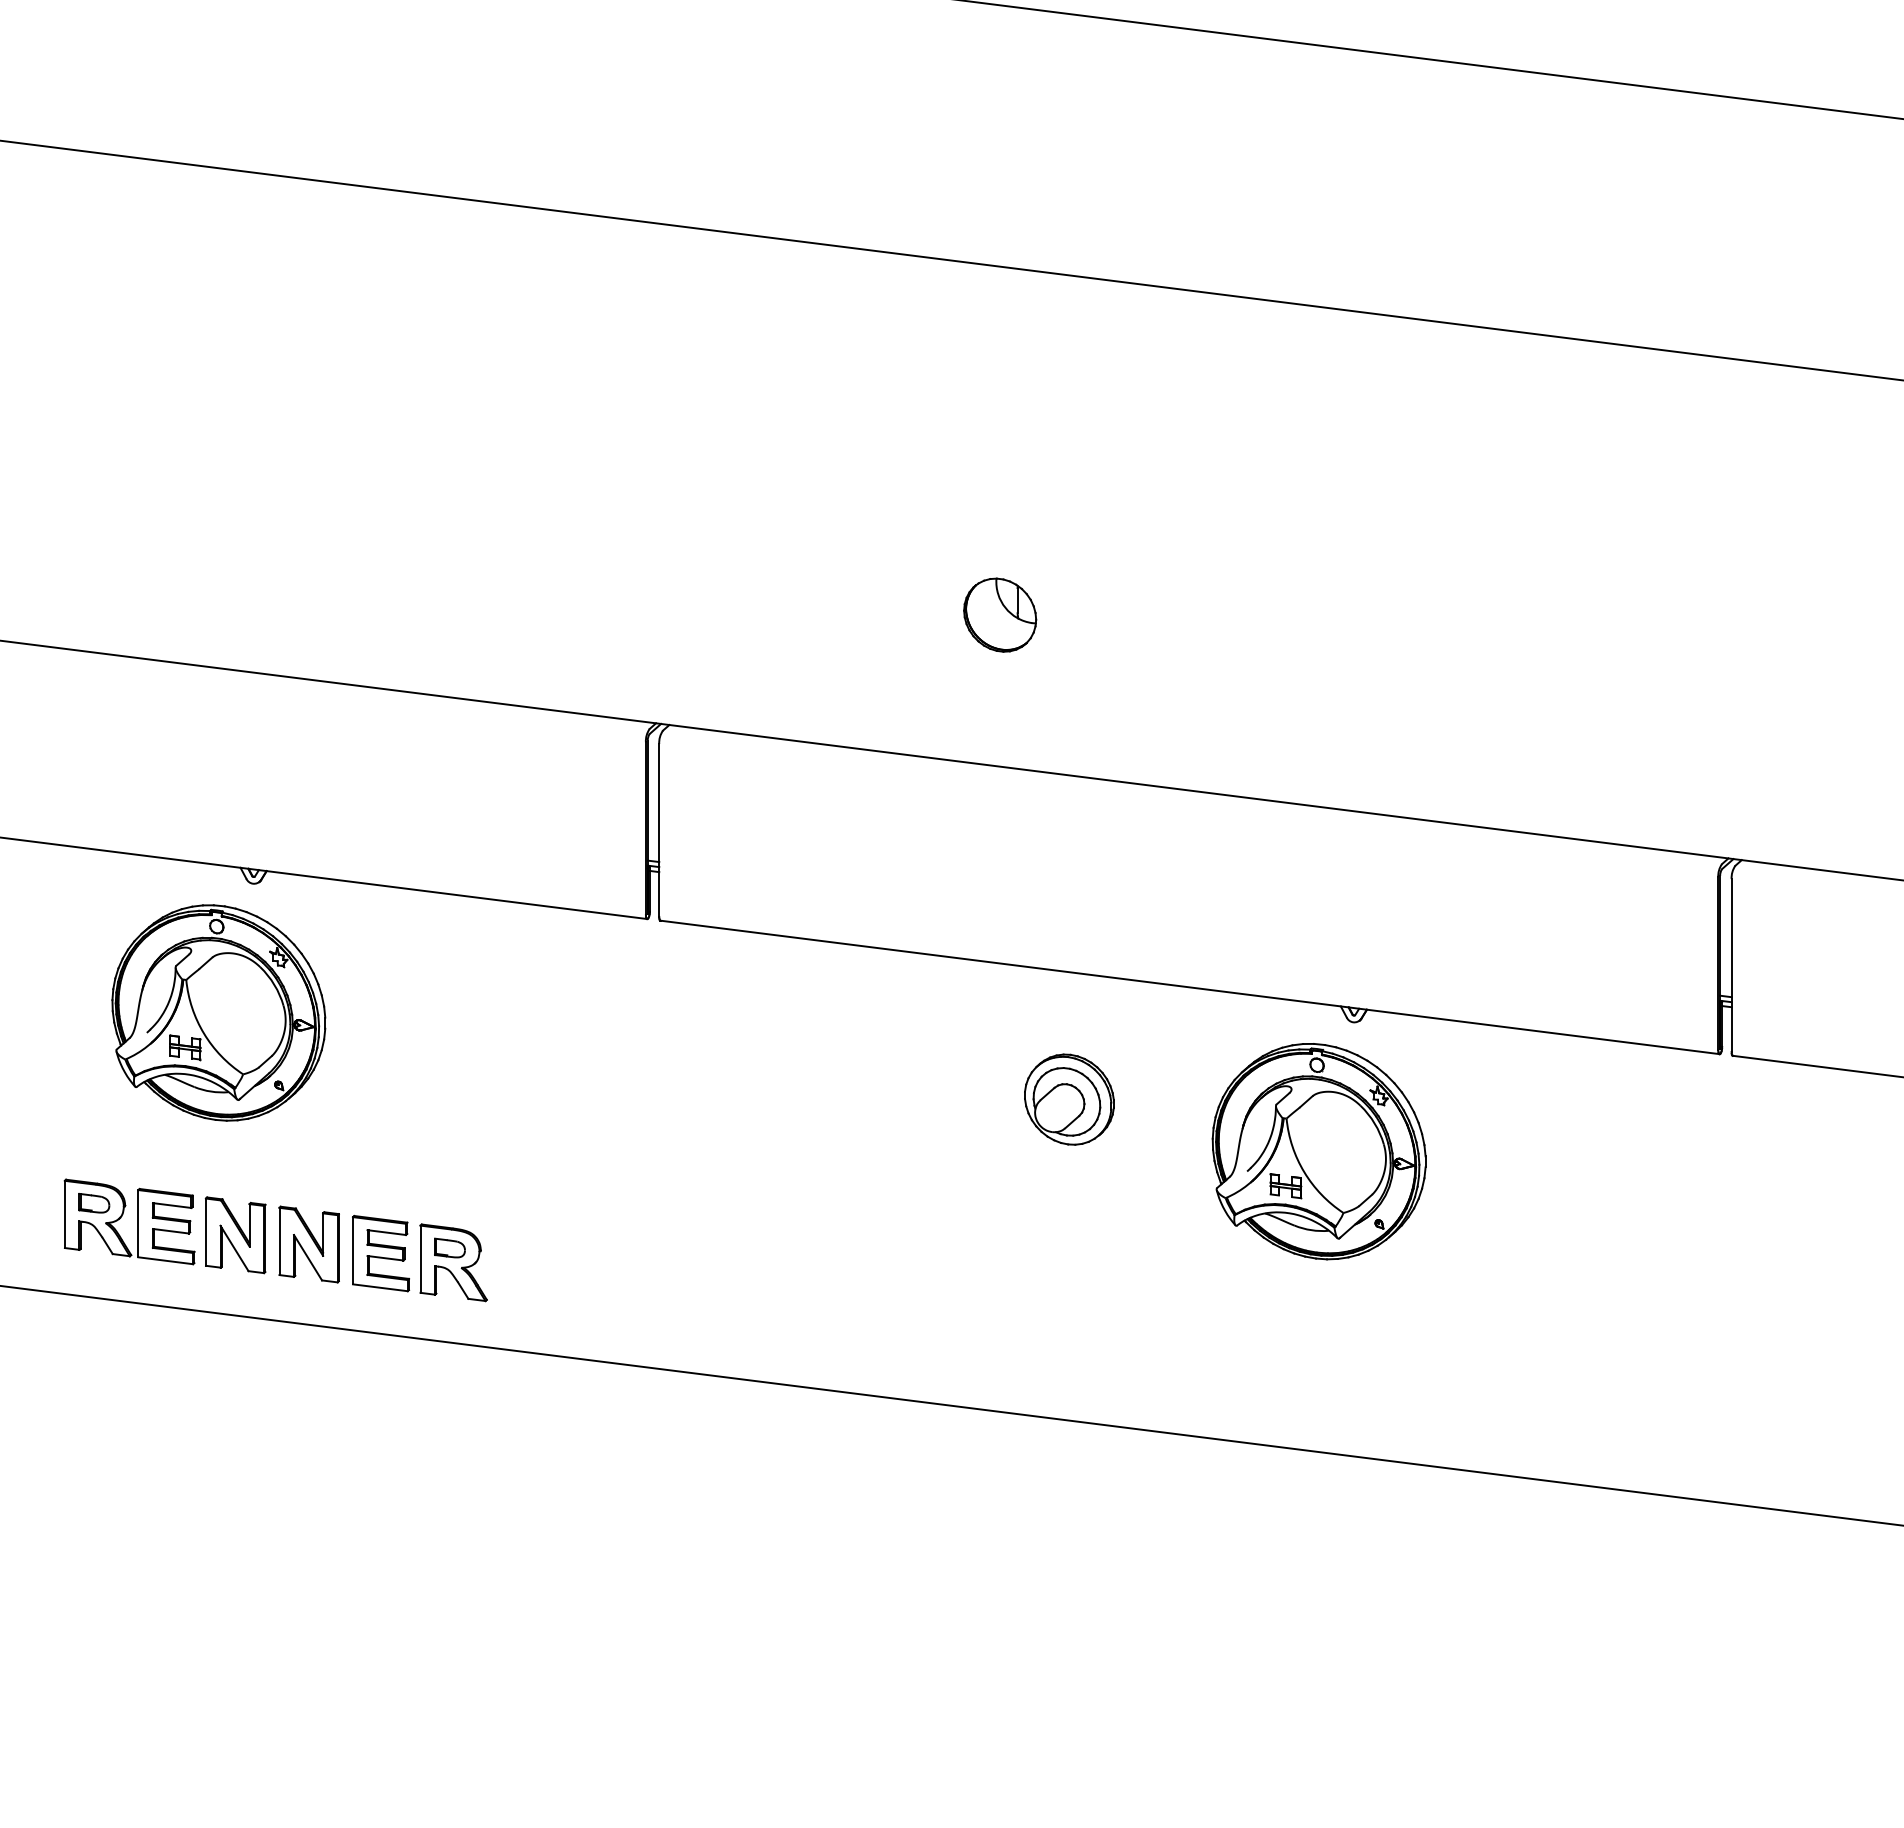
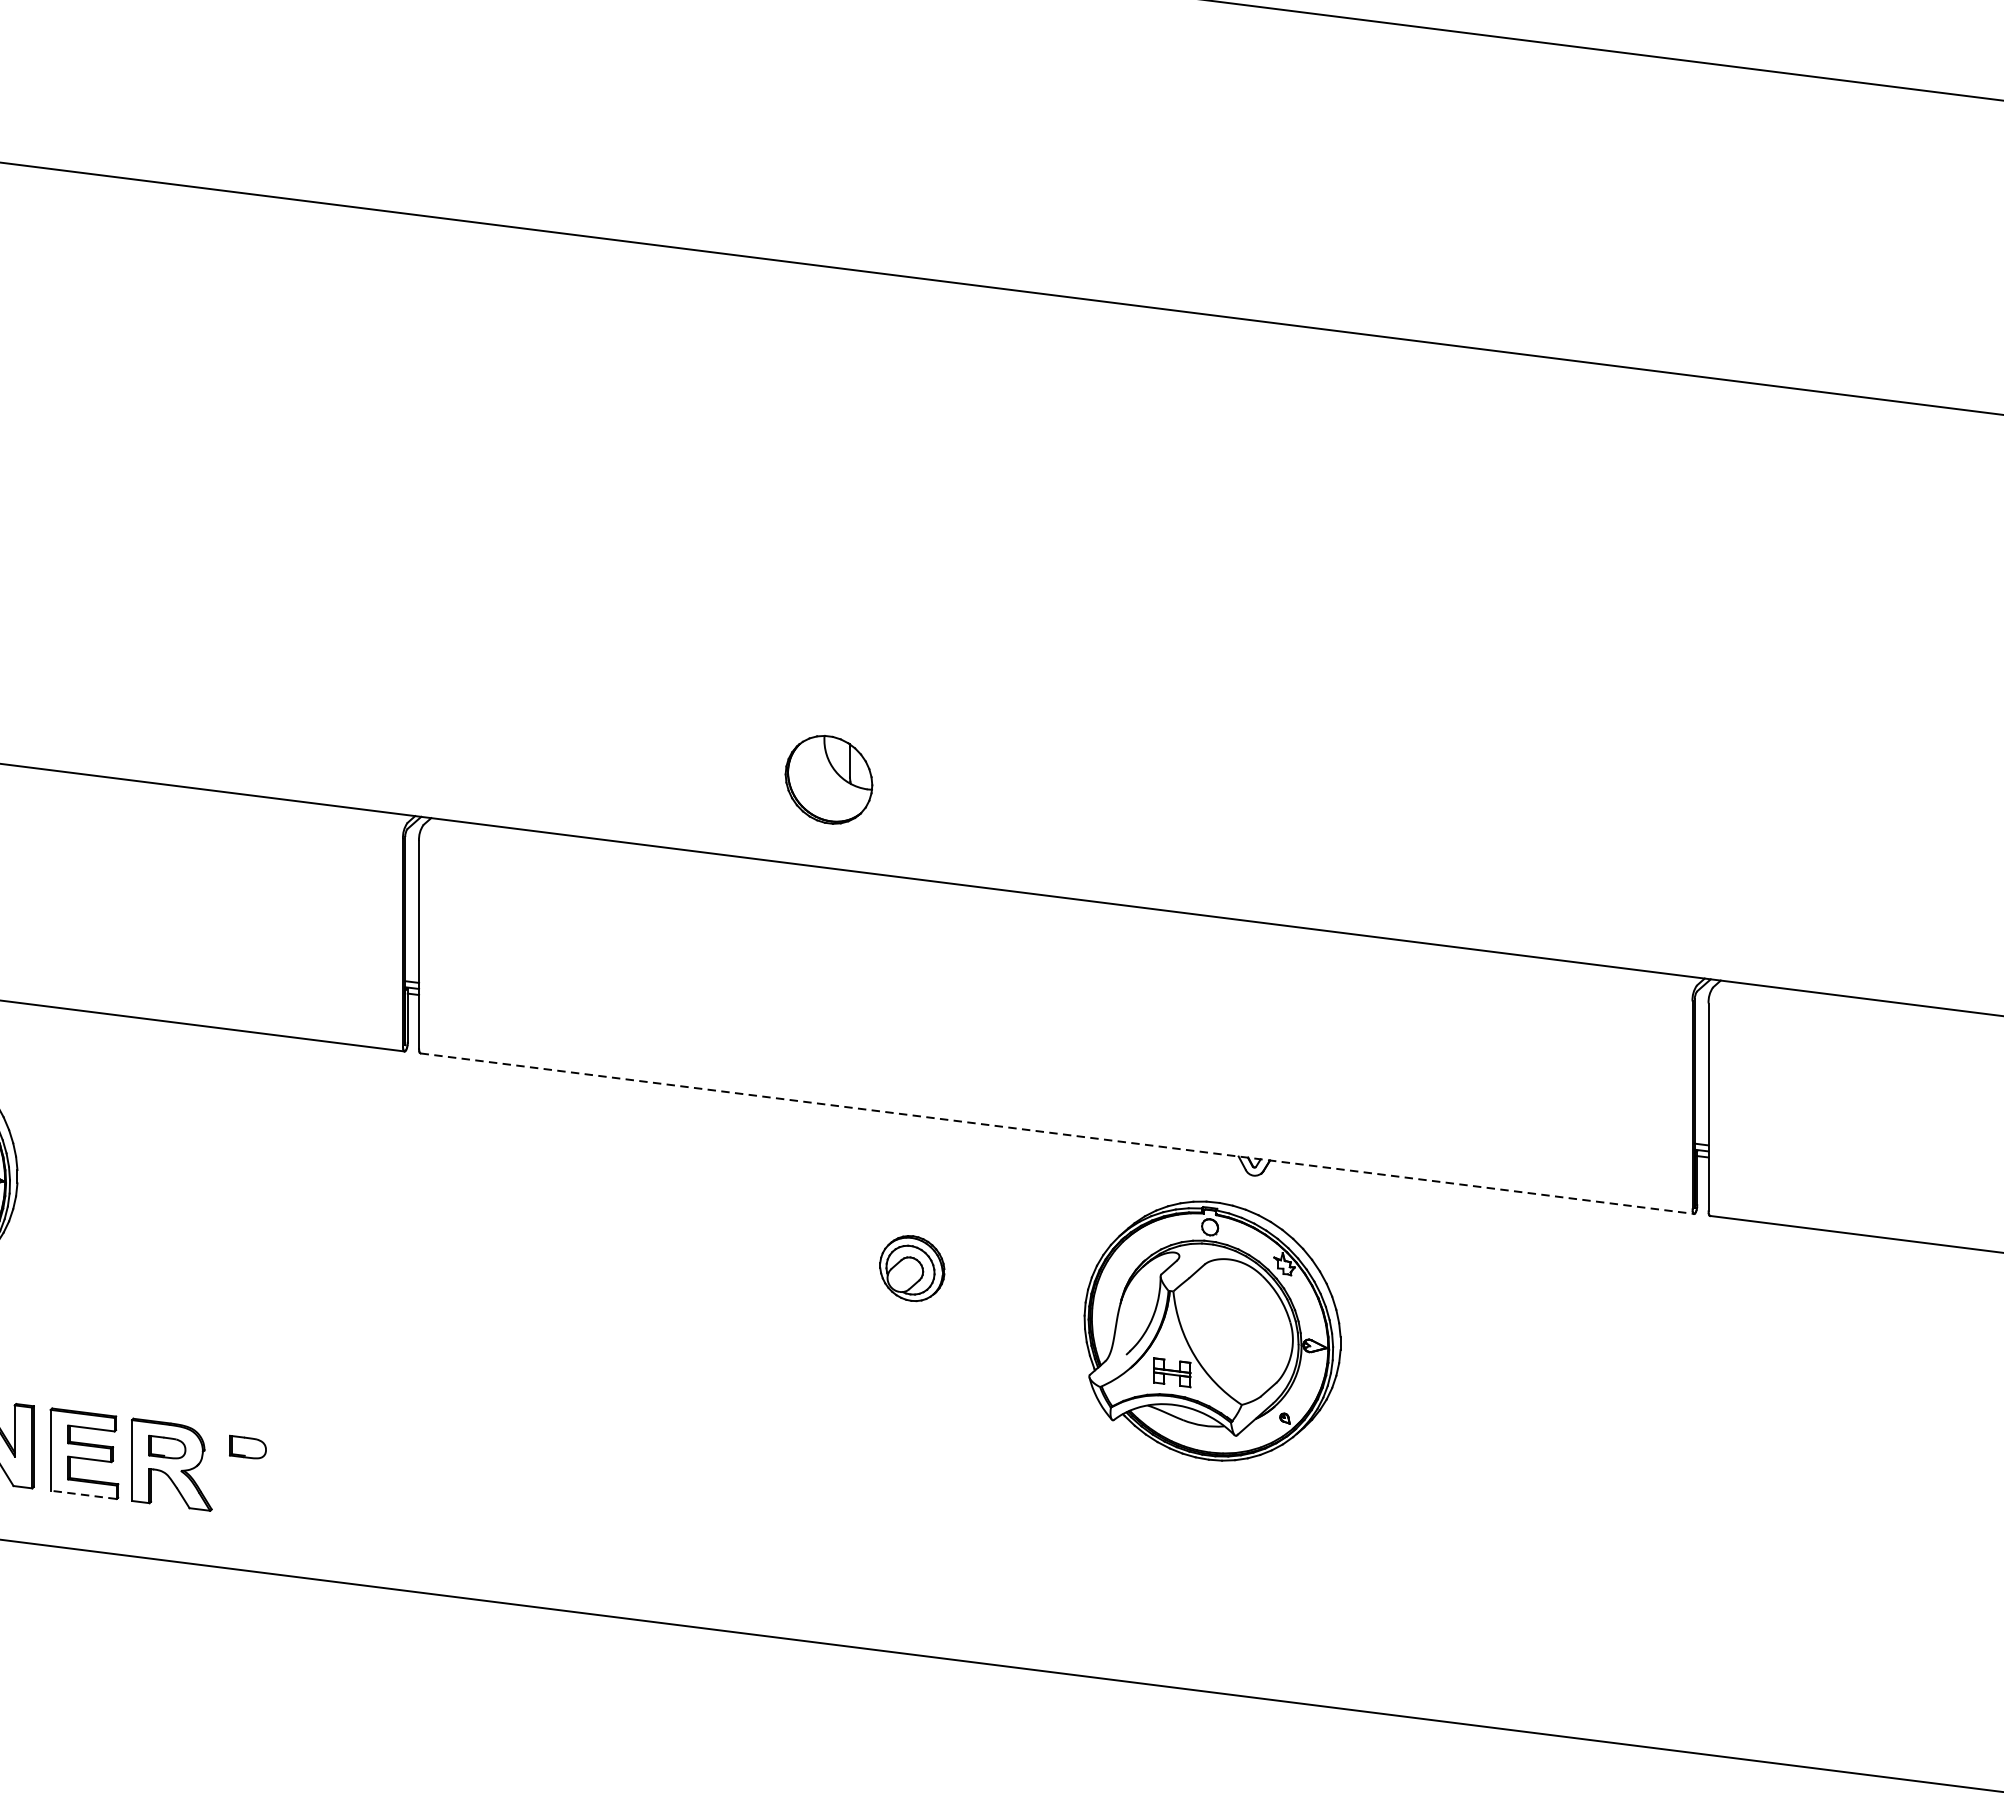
part: (1000, 614) -> (829, 779), moved
line: (1190, 987) -> (1057, 1133), solid -> dashed
part: (1069, 1099) -> (912, 1268), size x0.6
part: (516, 1247) -> (247, 1446), added
line: (380, 1287) -> (83, 1494), solid -> dashed

